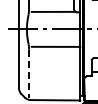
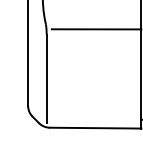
line: (29, 74) -> (47, 80), dashed -> solid

